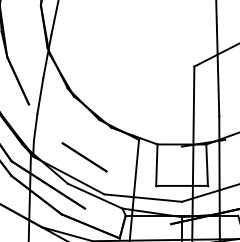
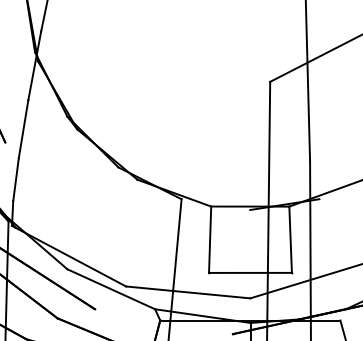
line: (84, 157) -> (94, 227), removed

